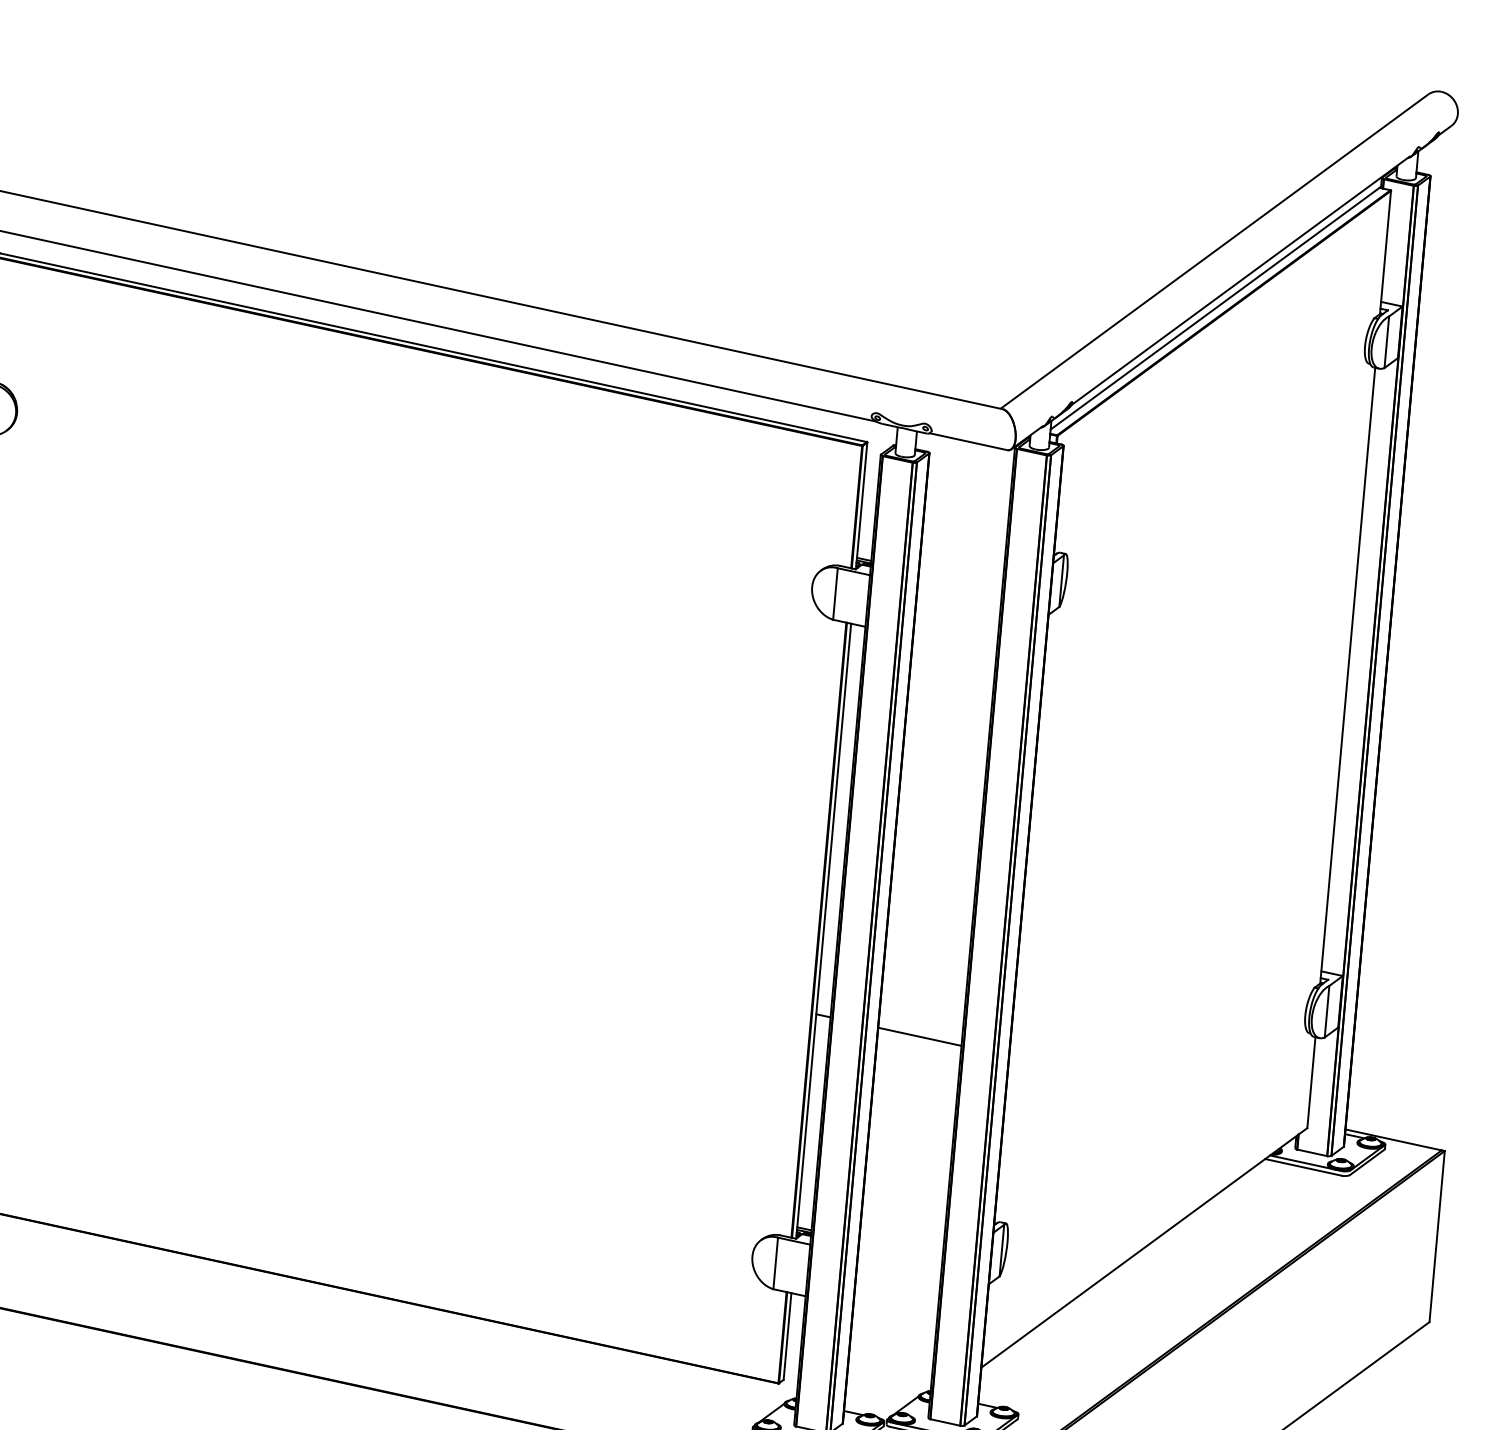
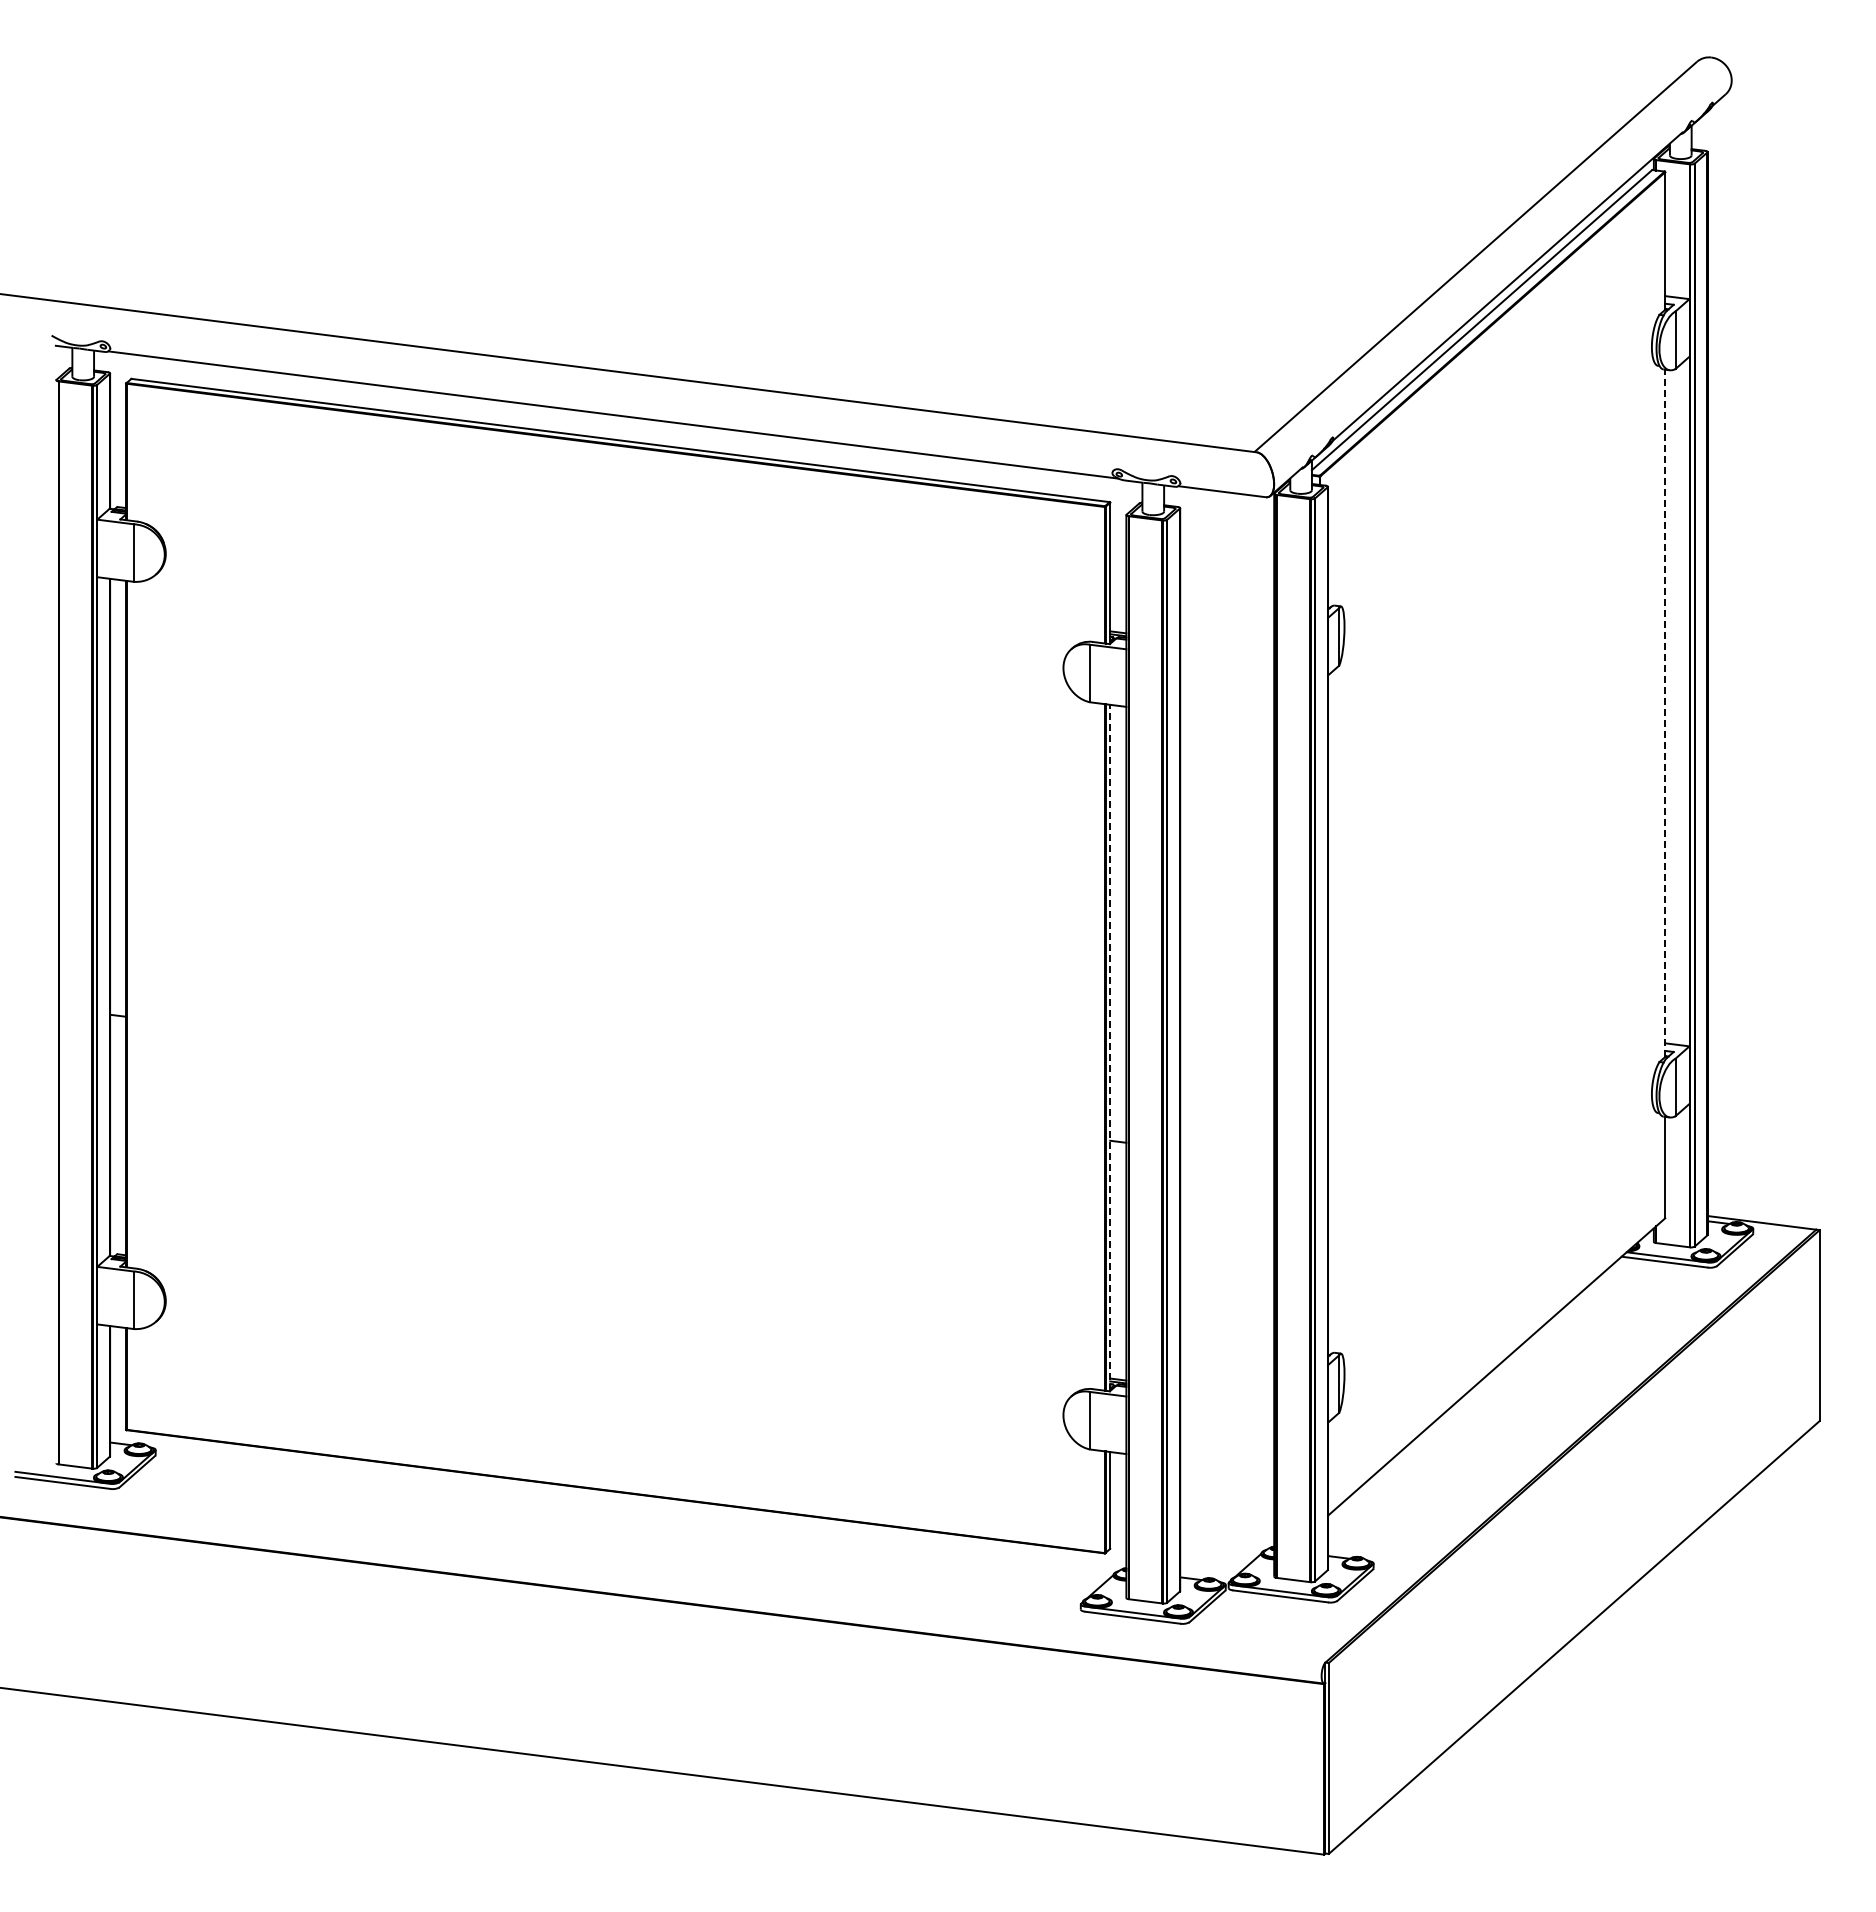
line: (1347, 675) -> (1665, 713), solid -> dashed
line: (823, 930) -> (1110, 1047), solid -> dashed
line: (920, 1036) -> (1227, 1155), removed

